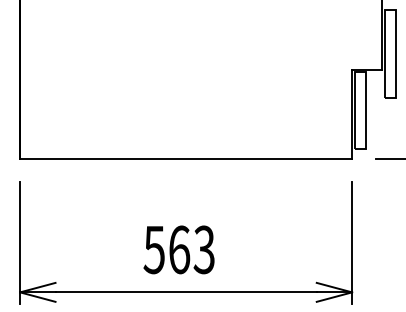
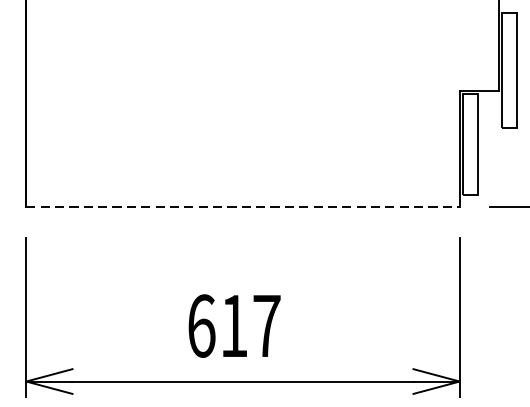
line: (186, 158) -> (243, 206), solid -> dashed
text: (178, 249) -> (233, 325), 563 -> 617

